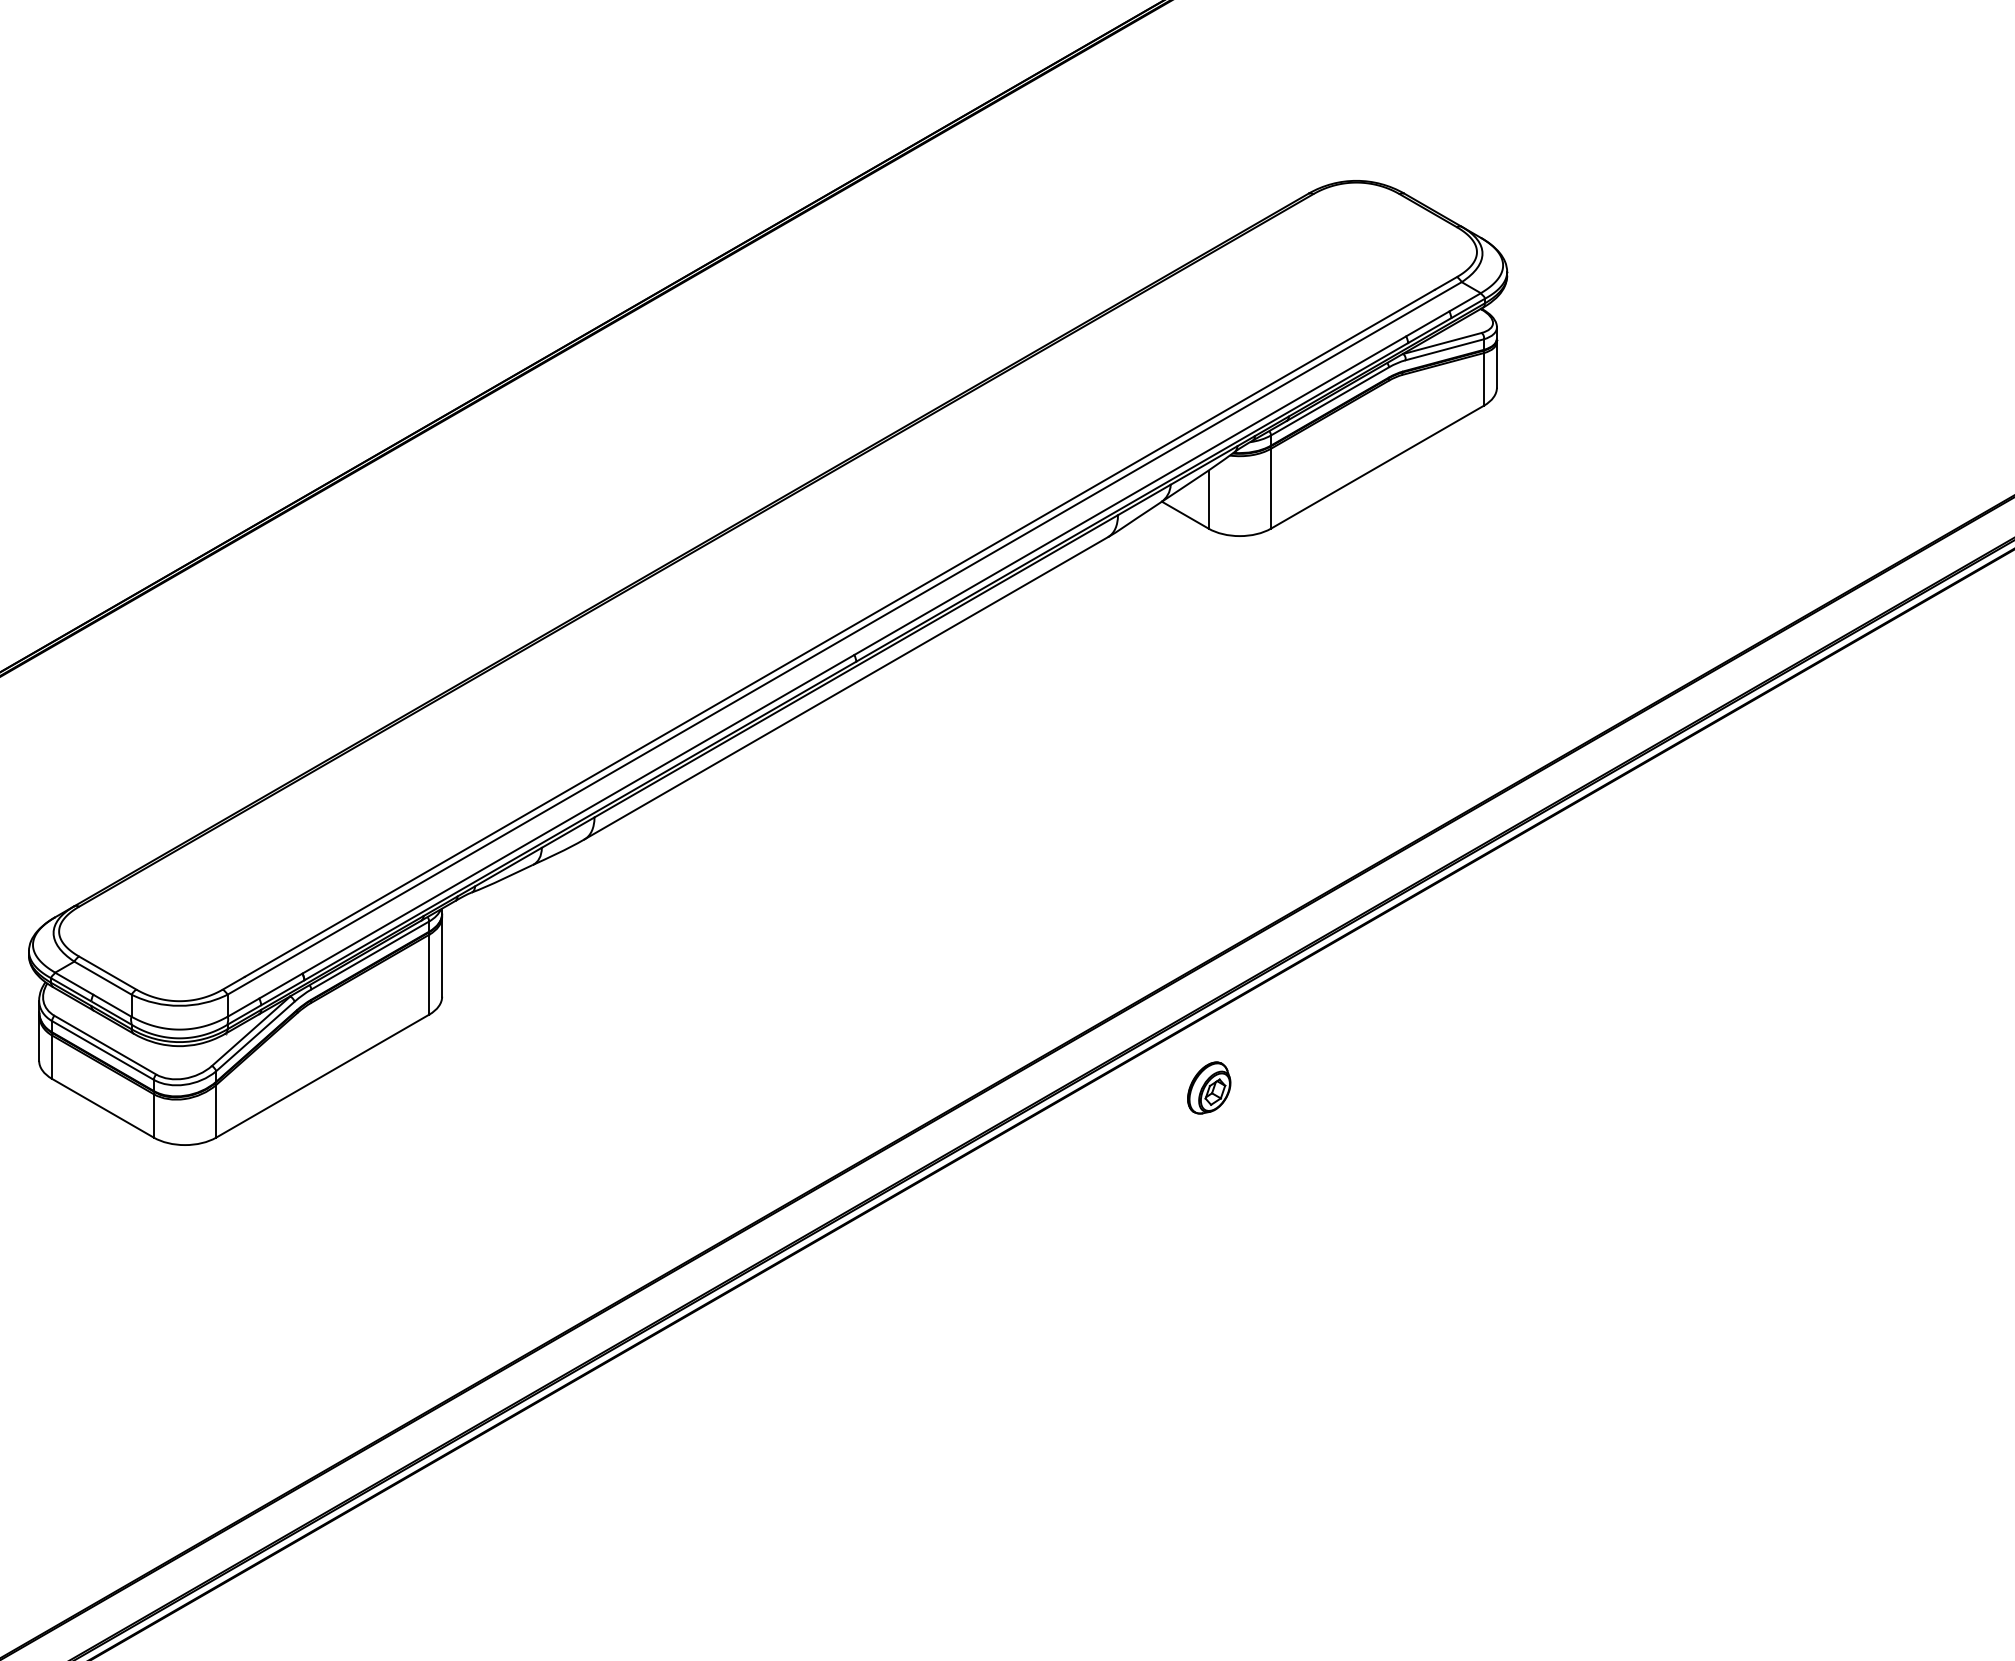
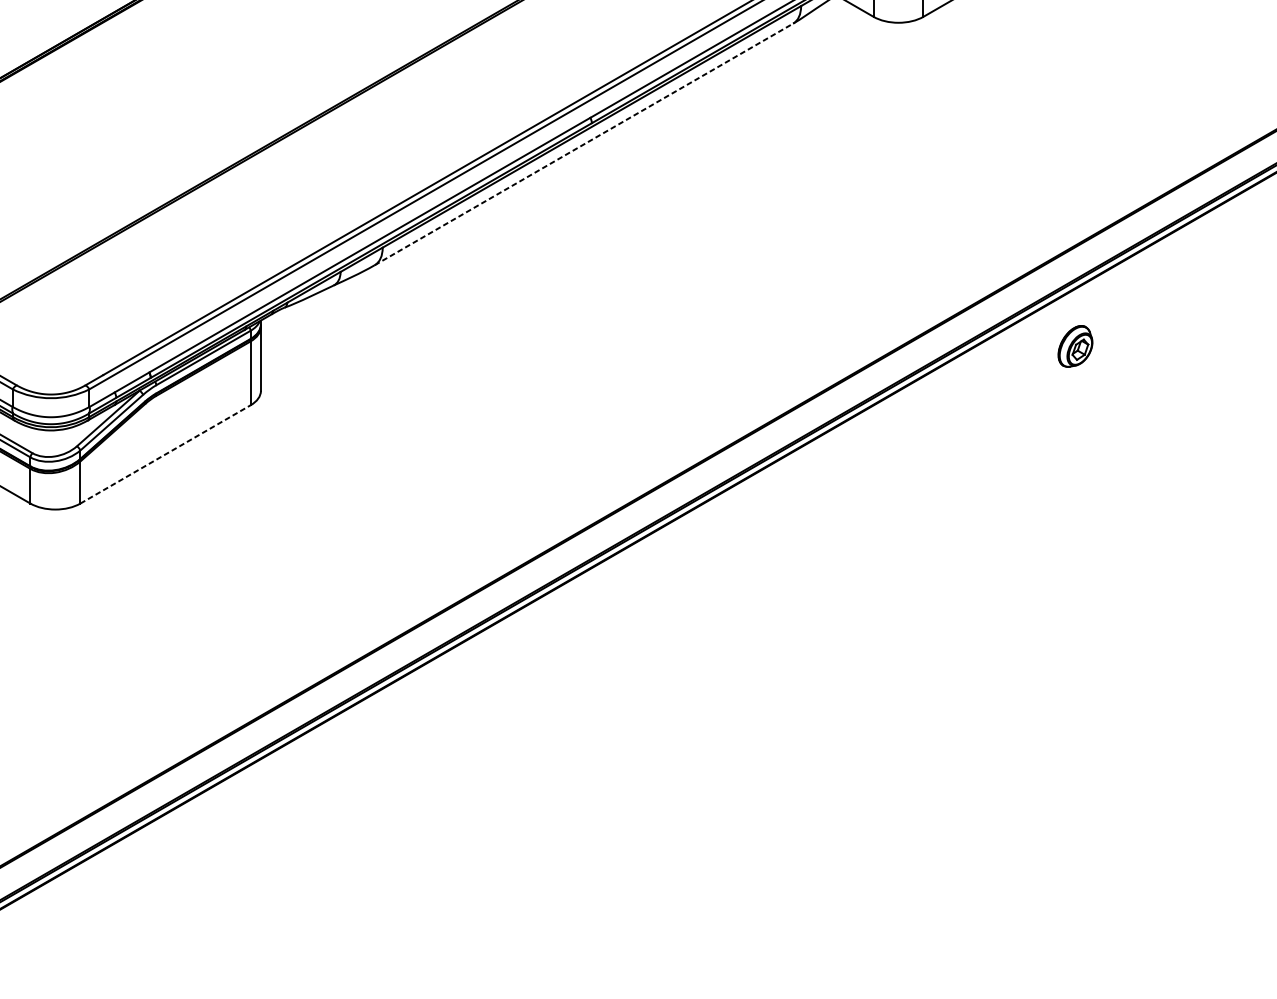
line: (846, 688) -> (584, 144), solid -> dashed
line: (322, 1076) -> (165, 454), solid -> dashed
part: (1209, 1087) -> (1075, 346), moved

